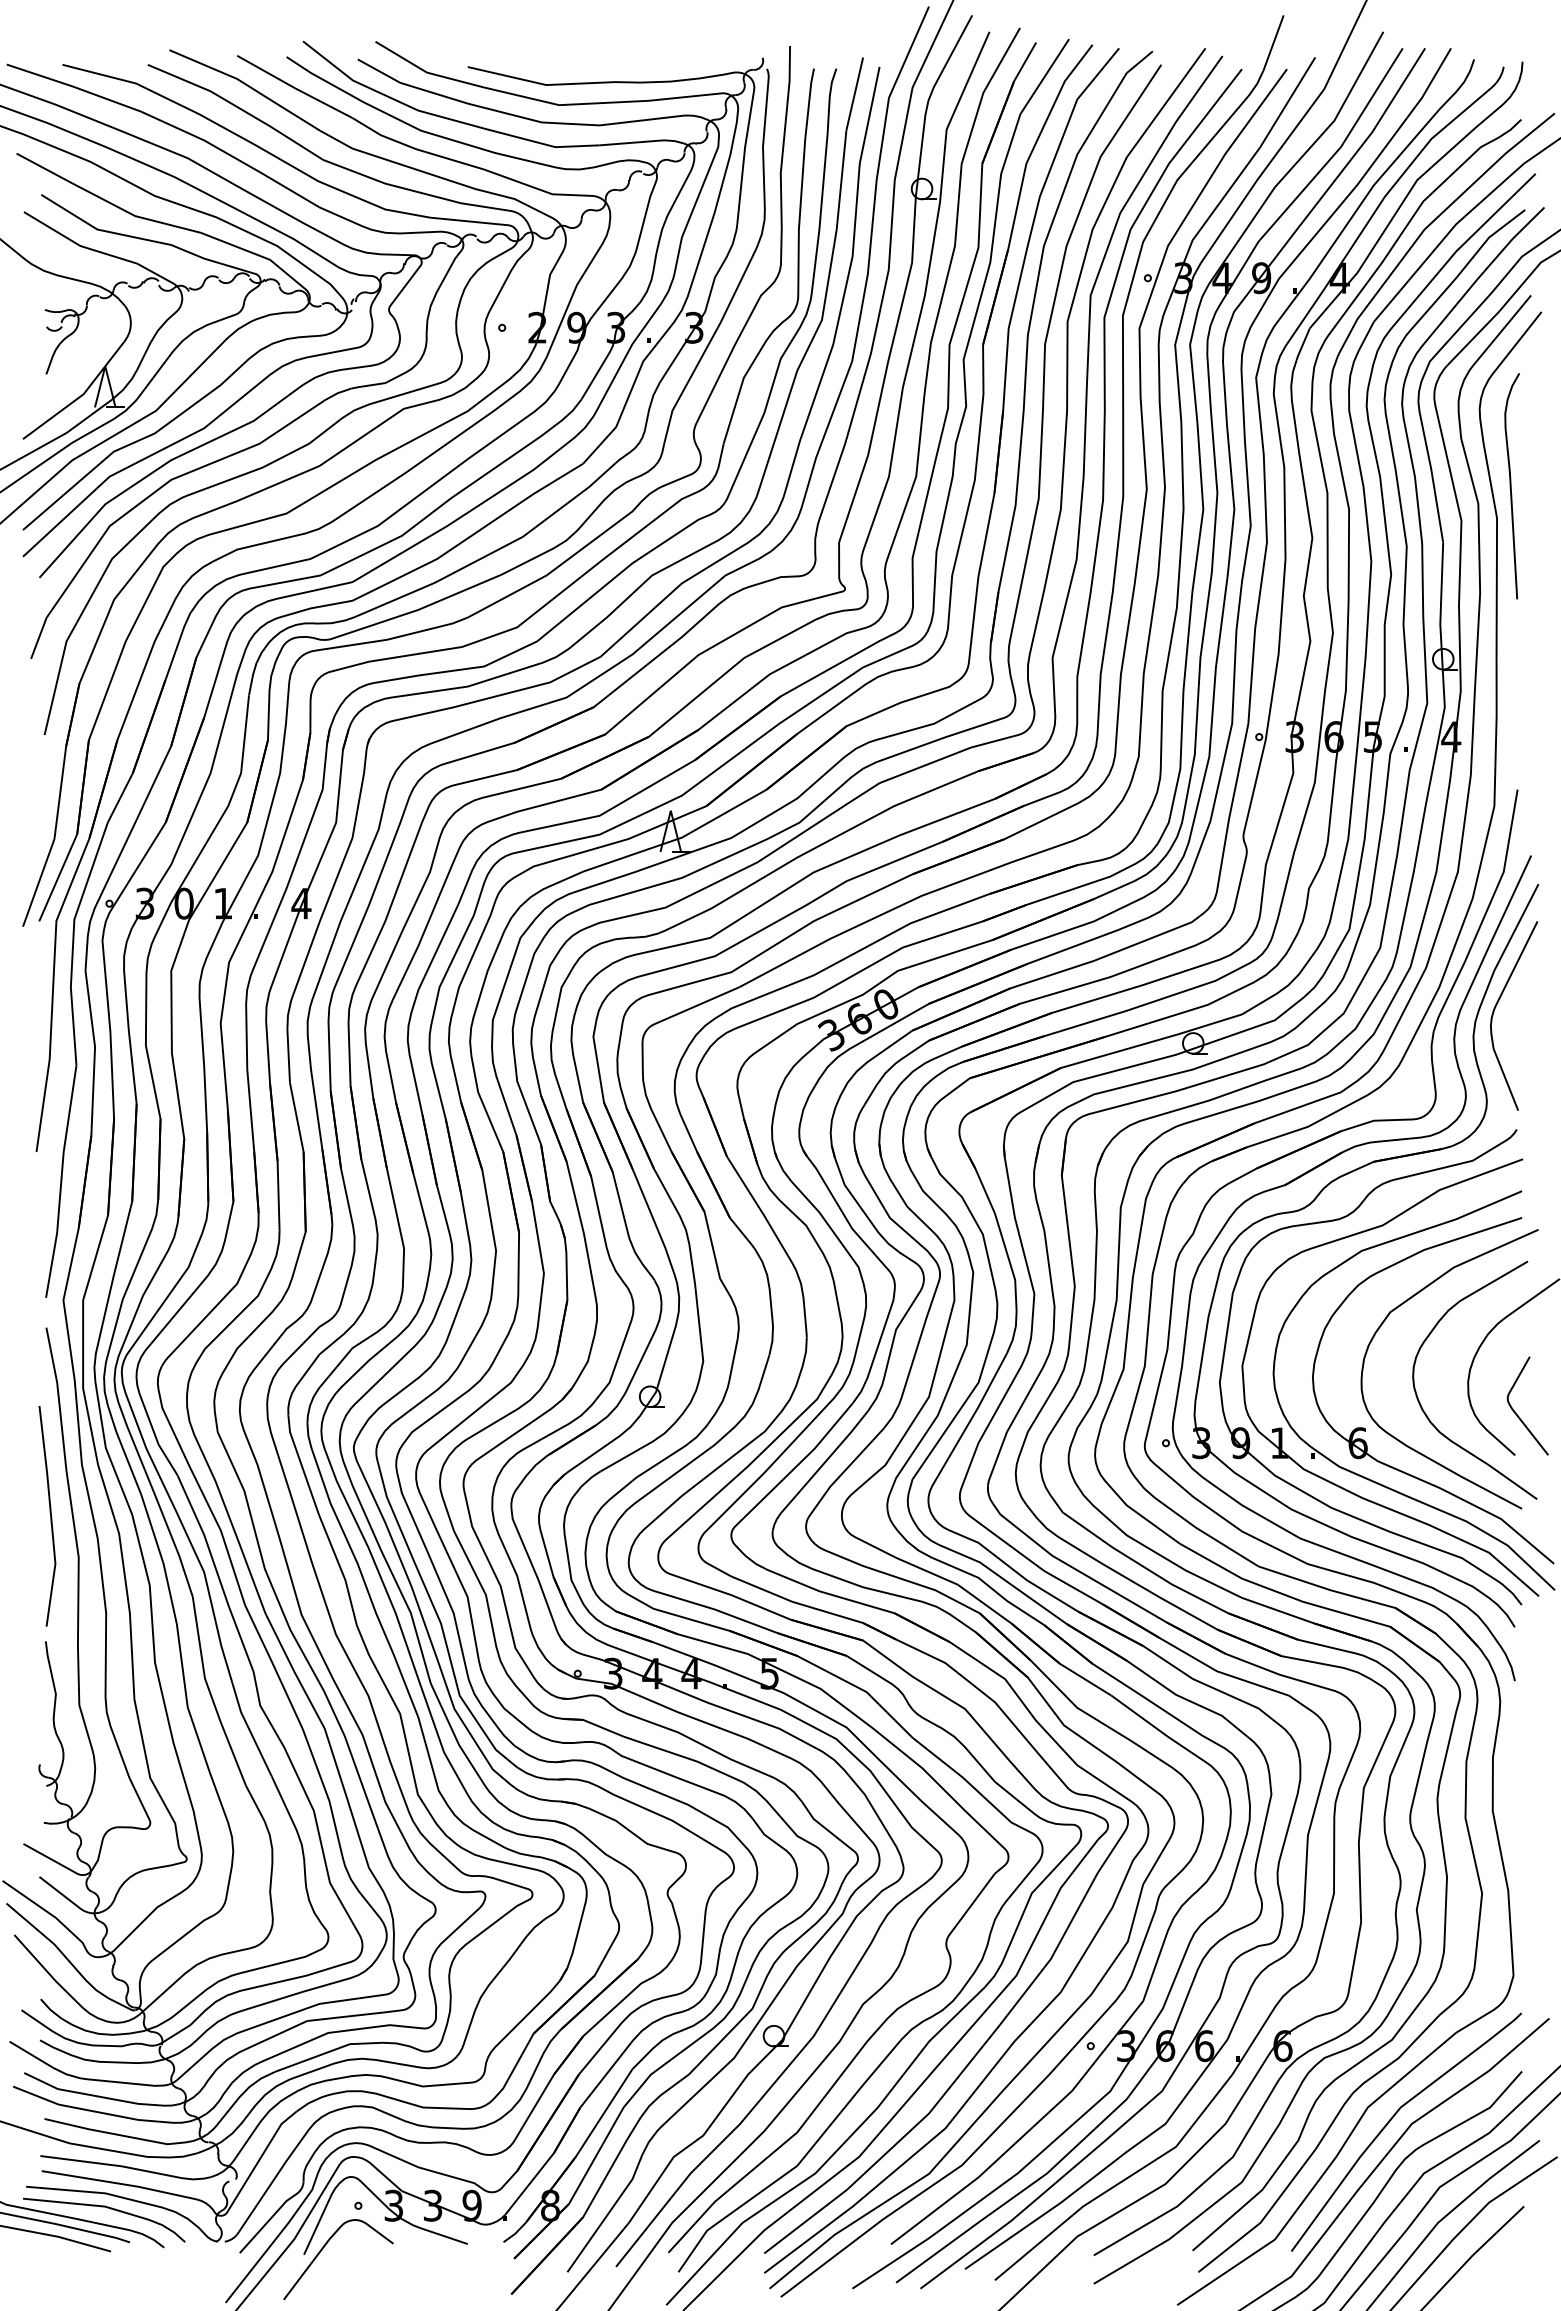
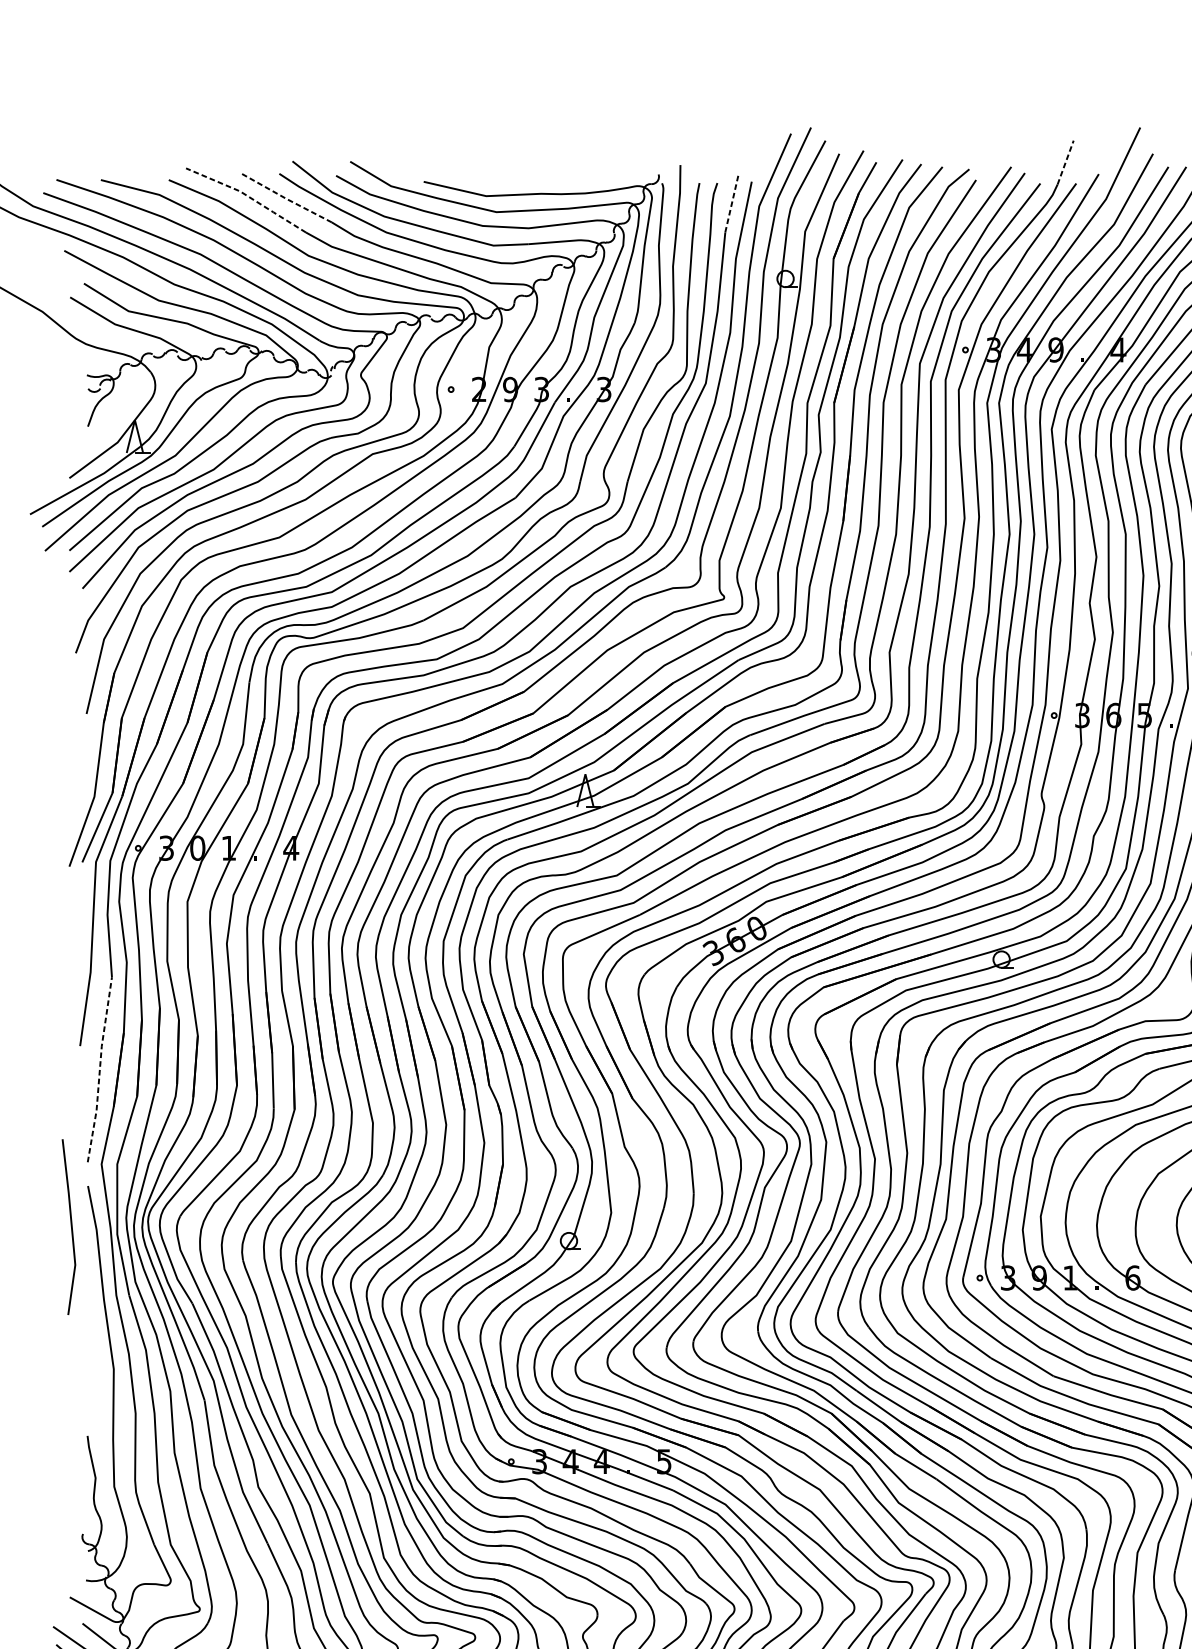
line: (1273, 42) -> (1065, 162), solid -> dashed
line: (247, 85) -> (248, 196), solid -> dashed
line: (294, 87) -> (285, 198), solid -> dashed
line: (854, 94) -> (731, 203), solid -> dashed
line: (61, 1181) -> (100, 1069), solid -> dashed
line: (50, 1516) -> (71, 1227), moved

